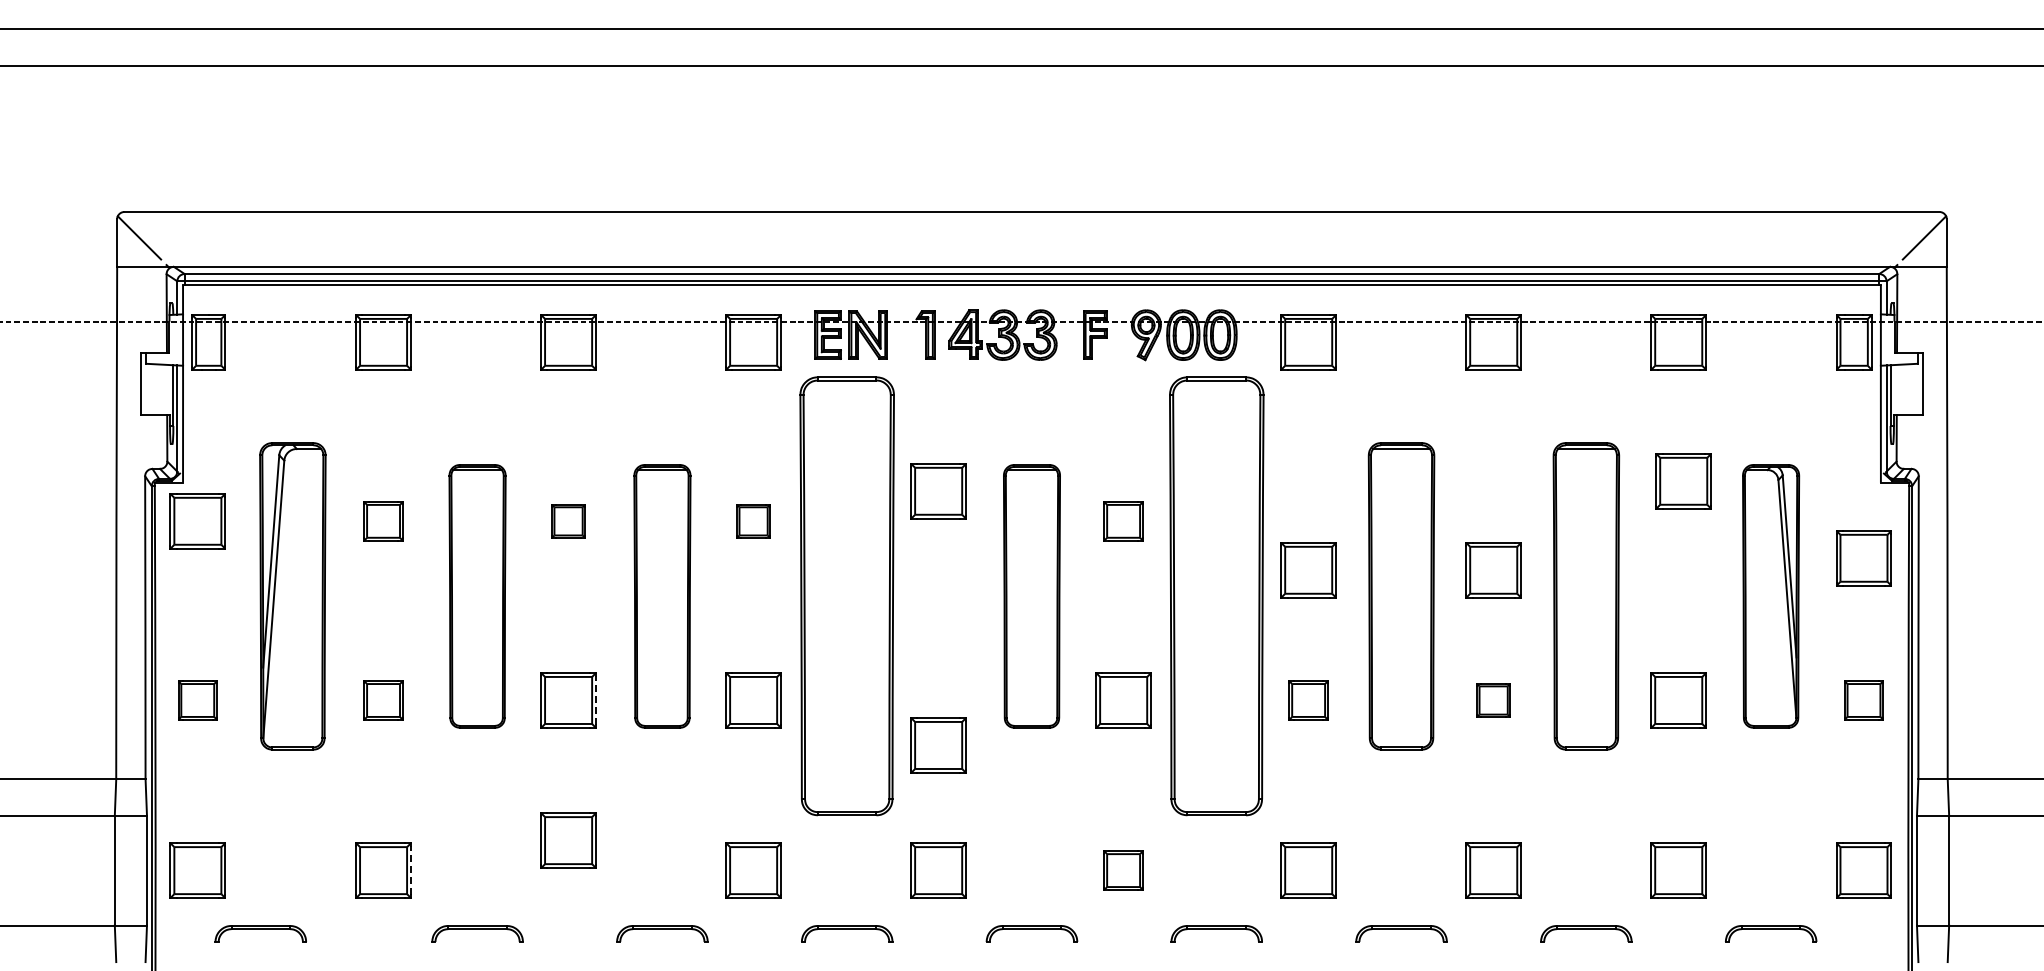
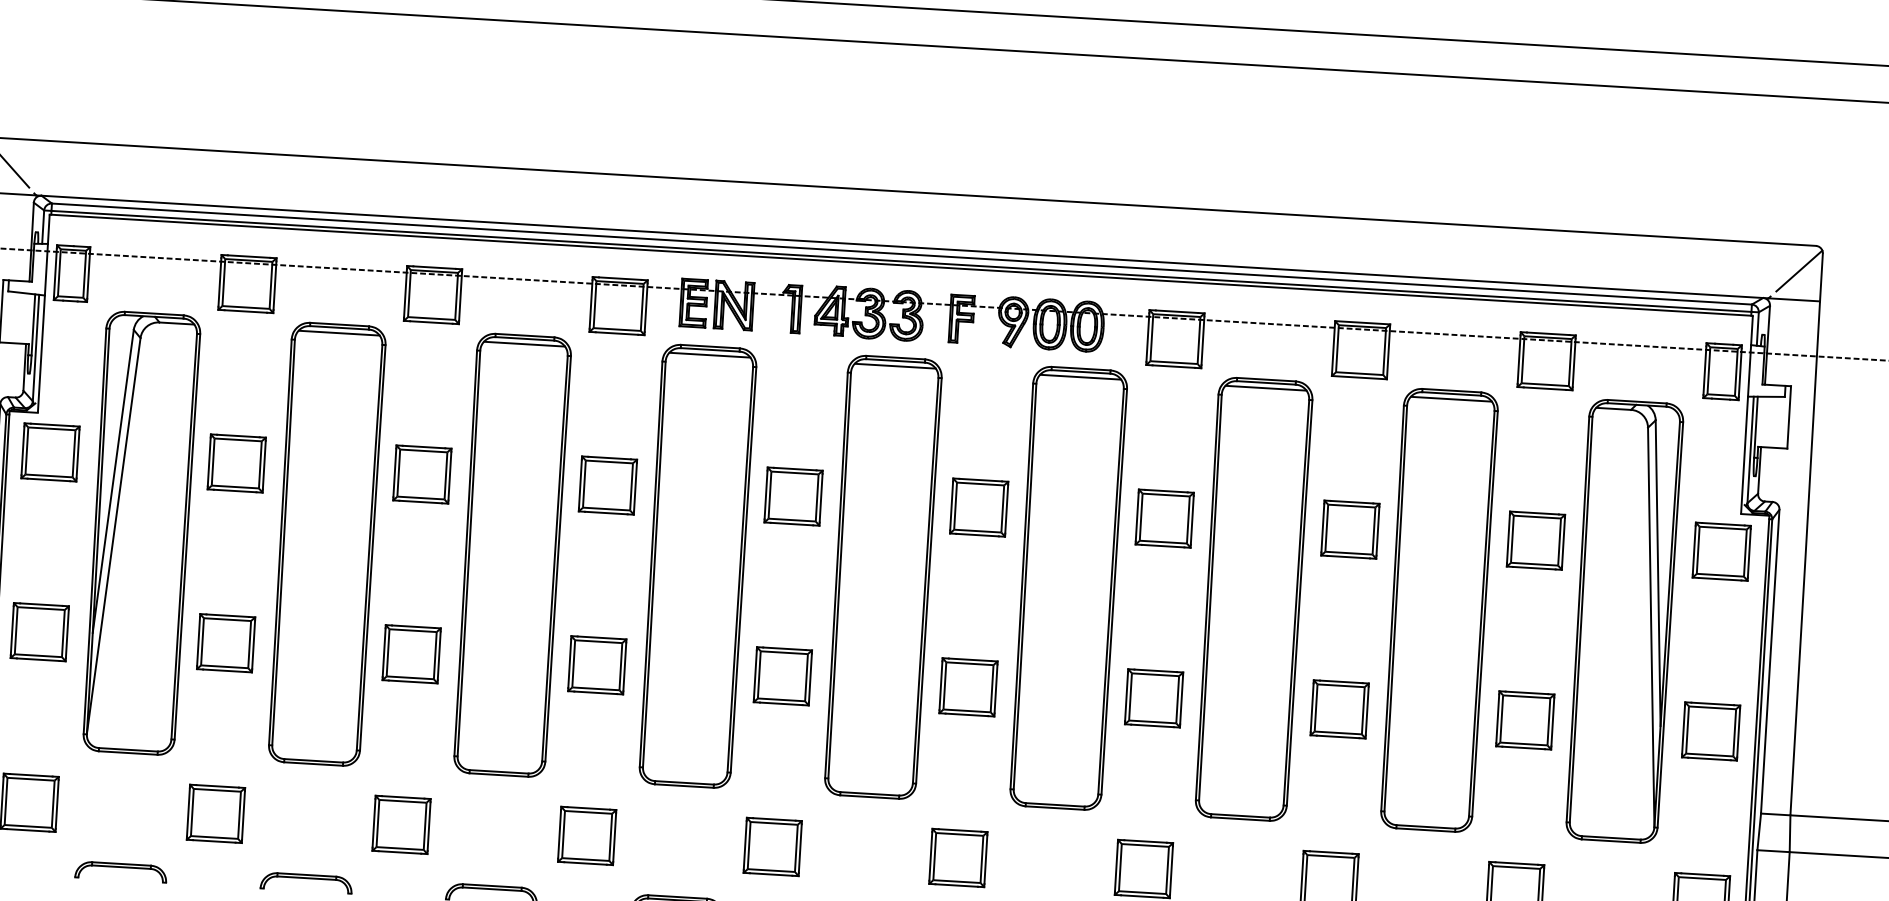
line: (847, 385) -> (710, 354), added
line: (1216, 385) -> (1080, 376), added
part: (1683, 481) -> (1535, 540), moved
part: (938, 491) -> (793, 496), moved
part: (383, 521) -> (236, 463), size x1.43
part: (568, 521) -> (422, 474), size x1.67
part: (753, 521) -> (607, 485), size x1.67
part: (1123, 521) -> (978, 507), size x1.43
part: (1863, 558) -> (1721, 551), moved
part: (1308, 570) -> (1164, 518), moved
part: (1493, 570) -> (1350, 529), moved
part: (292, 596) -> (140, 533), size x1.43
part: (477, 596) -> (326, 544), size x1.67
part: (662, 596) -> (512, 555), size x1.67
part: (1031, 596) -> (882, 577), size x1.67
part: (1401, 596) -> (1253, 599), size x1.43
part: (1586, 596) -> (1438, 610), size x1.43
part: (1770, 596) -> (1623, 621), size x1.67
part: (197, 700) -> (39, 632), size x1.43
part: (383, 700) -> (226, 643), size x1.43
line: (596, 700) -> (439, 655), dashed -> solid
part: (1308, 700) -> (1153, 698), size x1.43
part: (1493, 700) -> (1339, 709), size x1.67
part: (1863, 700) -> (1710, 731), size x1.43
part: (938, 745) -> (782, 676), moved
part: (568, 840) -> (401, 824), moved
line: (411, 870) -> (243, 815), dashed -> solid
part: (1123, 870) -> (958, 857), size x1.43
part: (260, 933) -> (120, 871), moved

